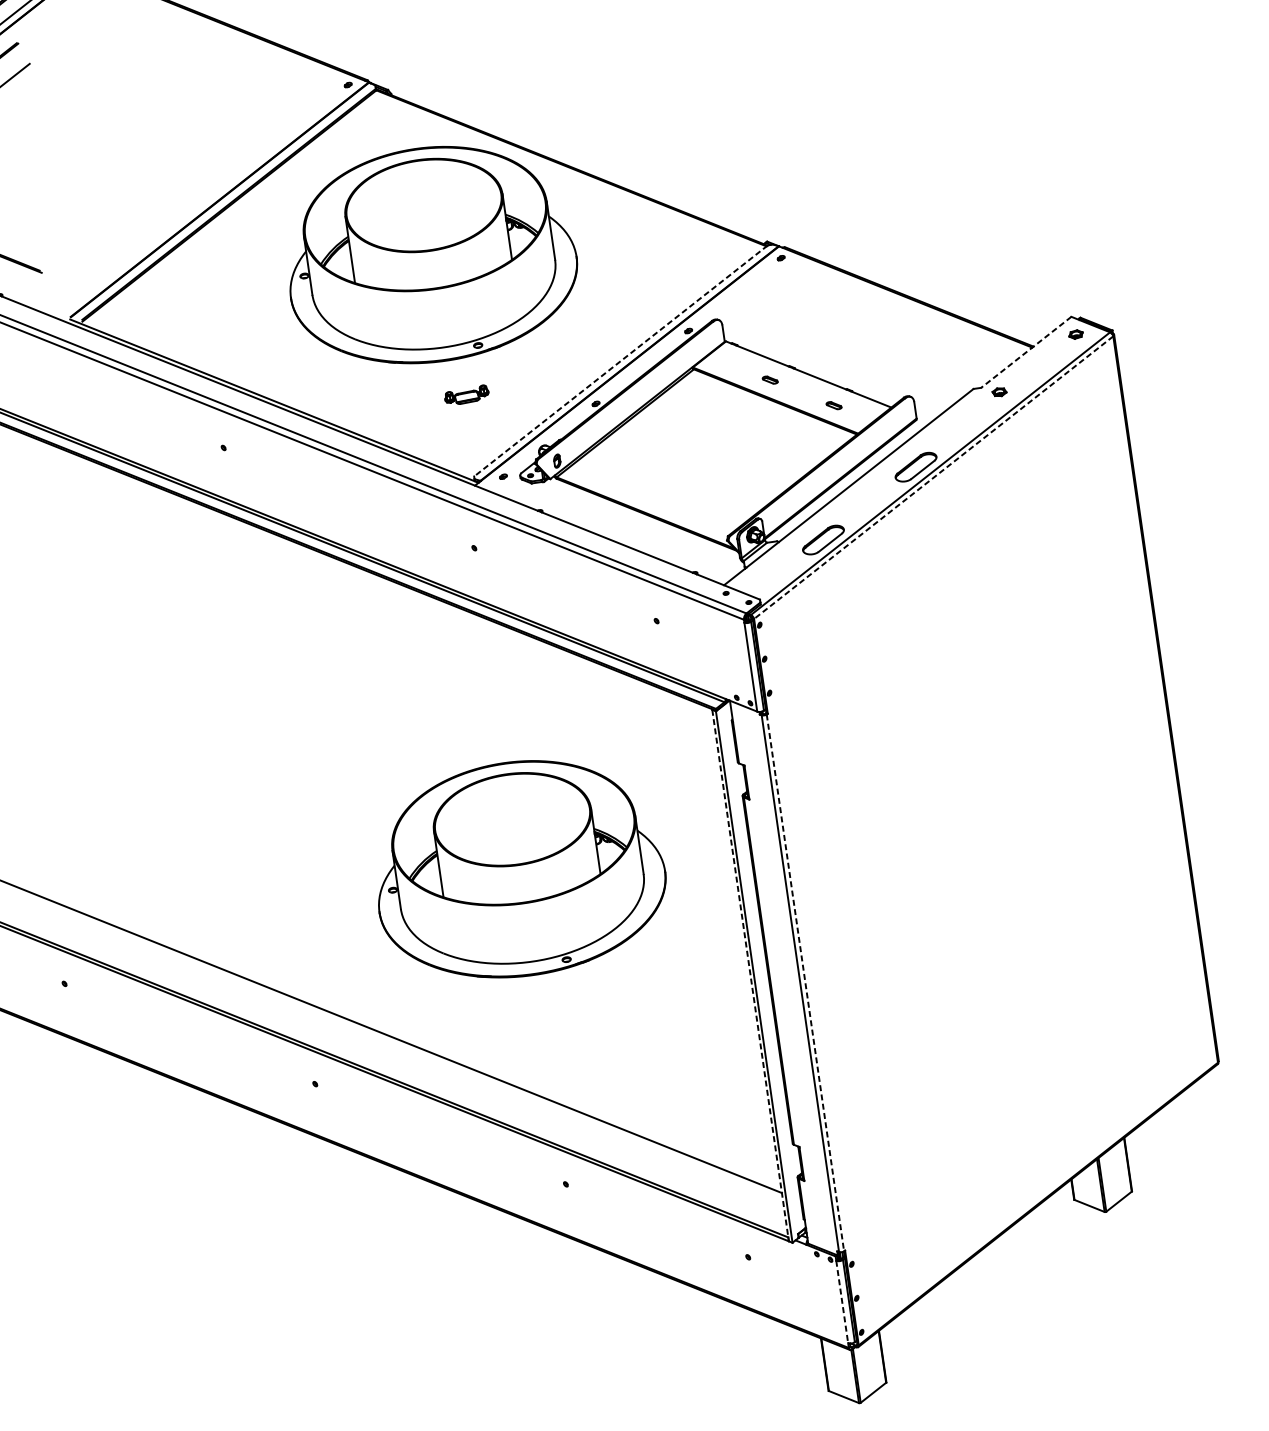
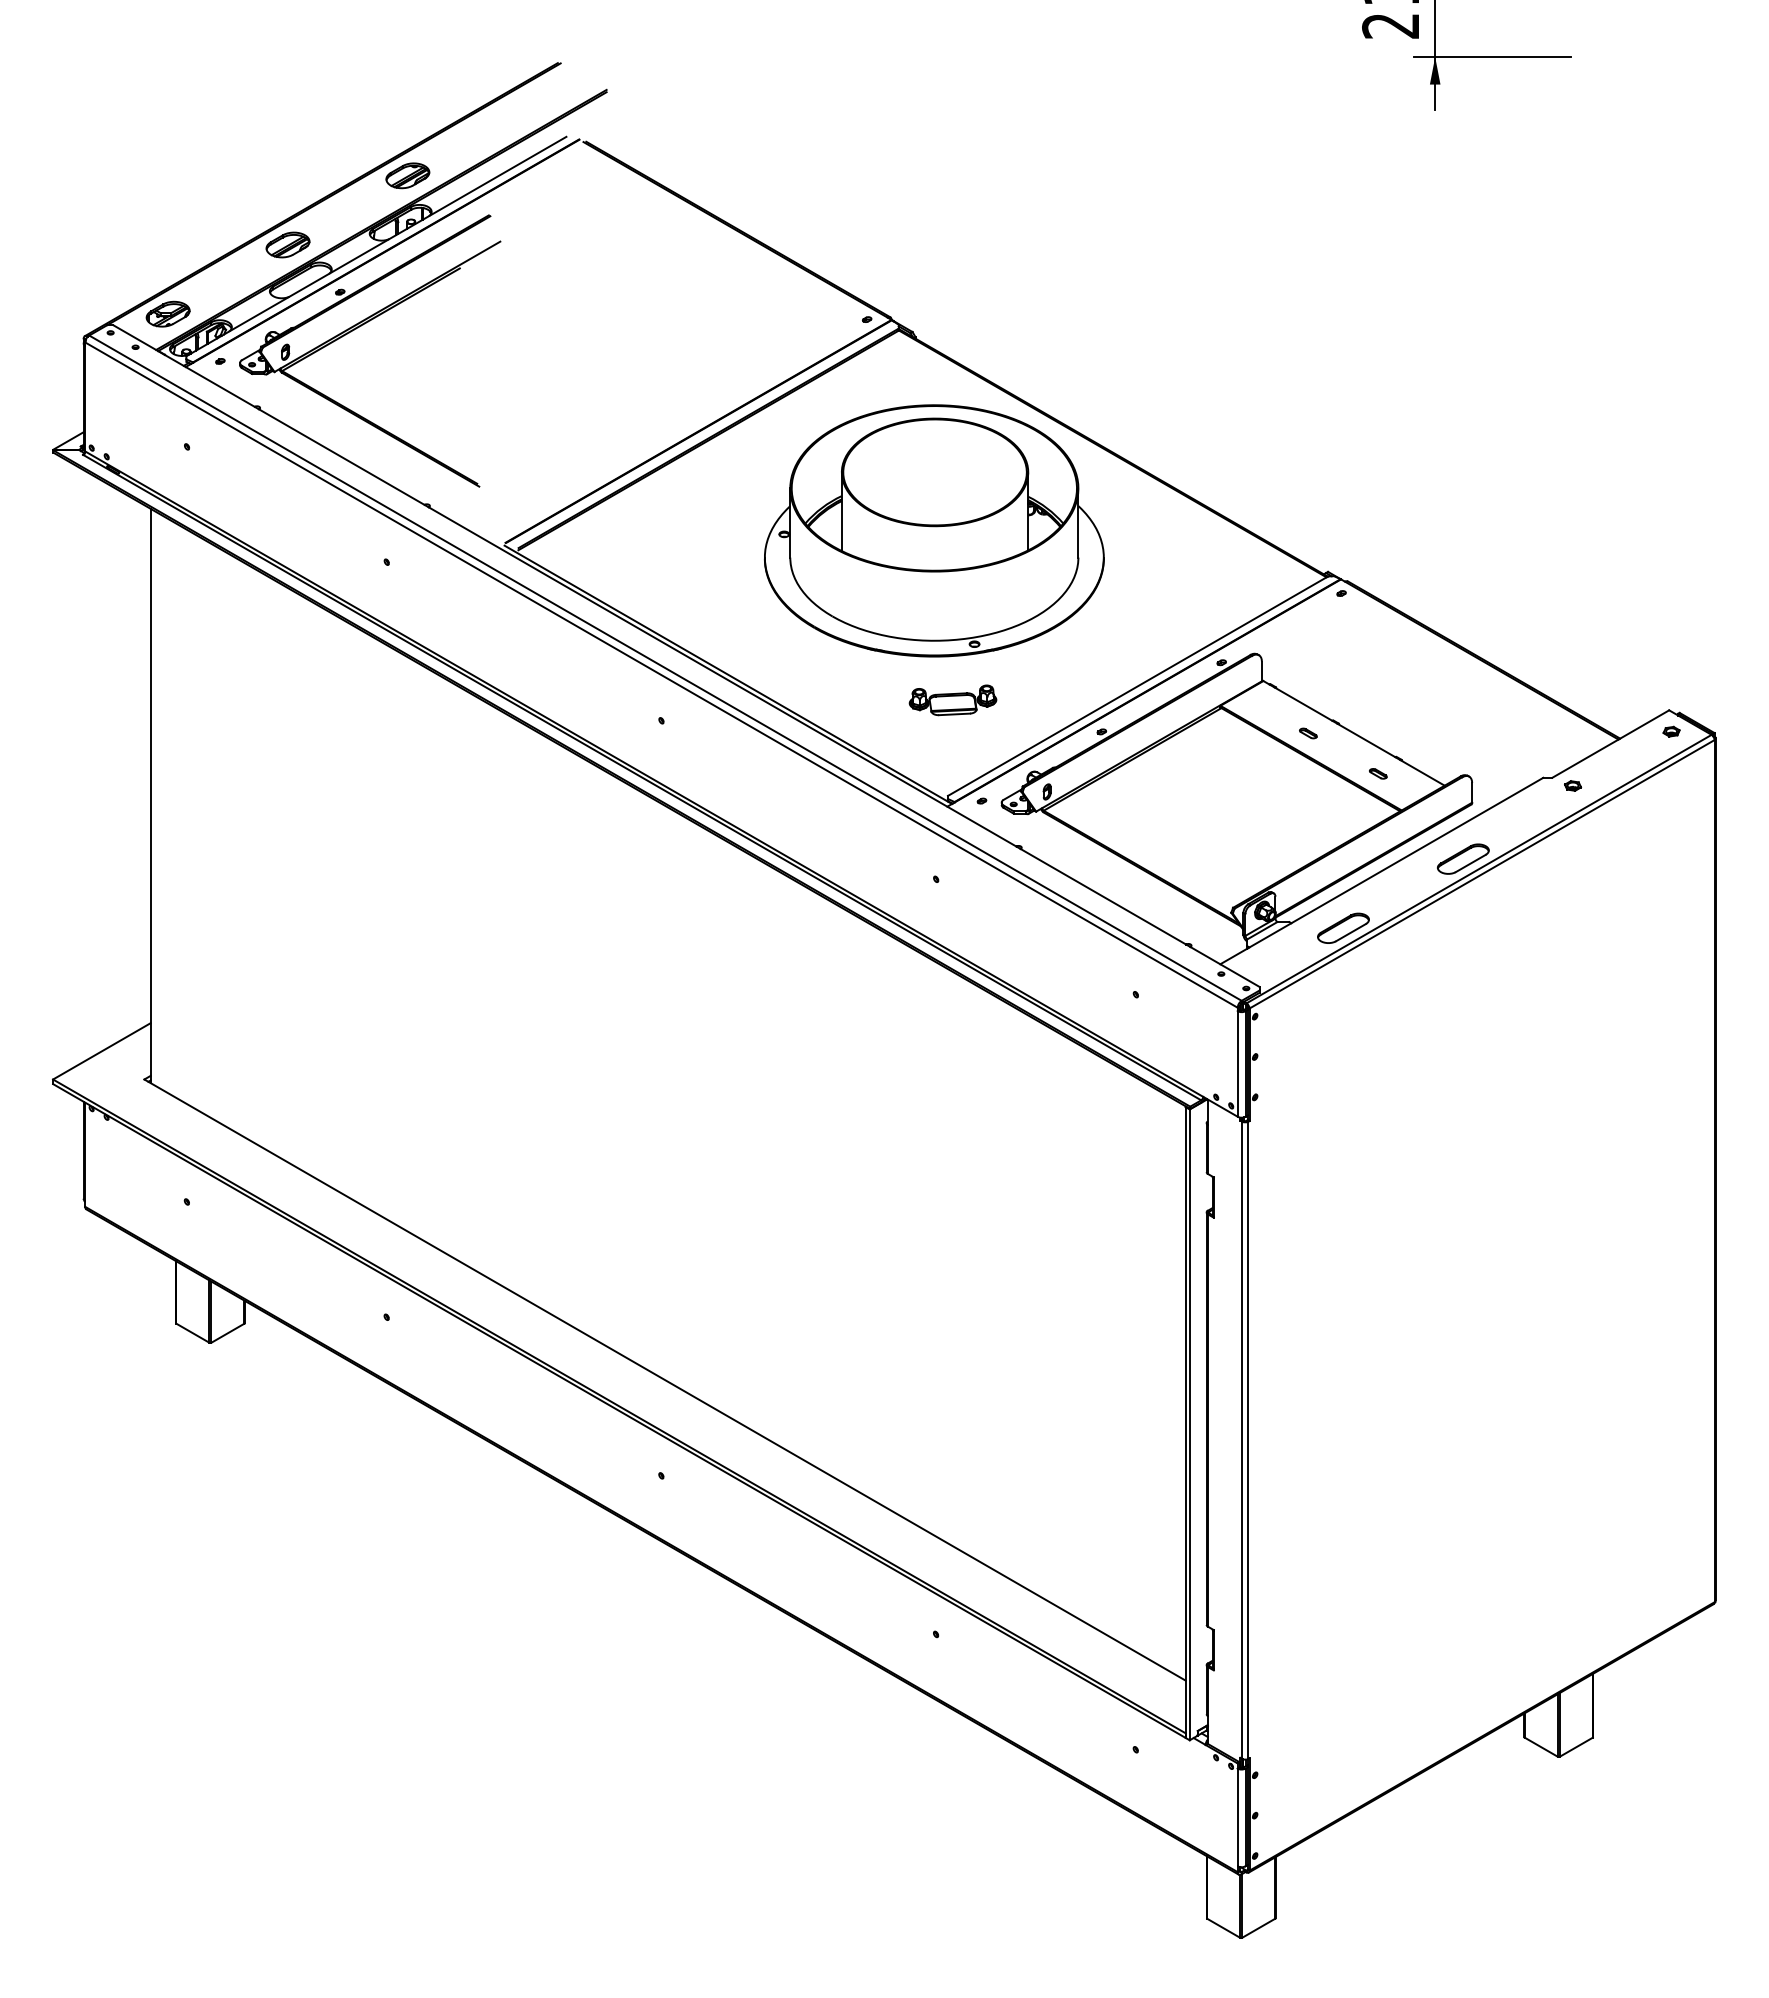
line: (1026, 352) -> (1610, 744), dashed -> solid
line: (620, 361) -> (1137, 686), dashed -> solid
part: (466, 395) -> (952, 700), size x1.67
line: (933, 477) -> (1481, 874), dashed -> solid
part: (519, 868) -> (934, 1259), removed
line: (750, 976) -> (1185, 1423), dashed -> solid
line: (805, 983) -> (1248, 1440), dashed -> solid
line: (842, 1302) -> (1237, 1817), dashed -> solid

